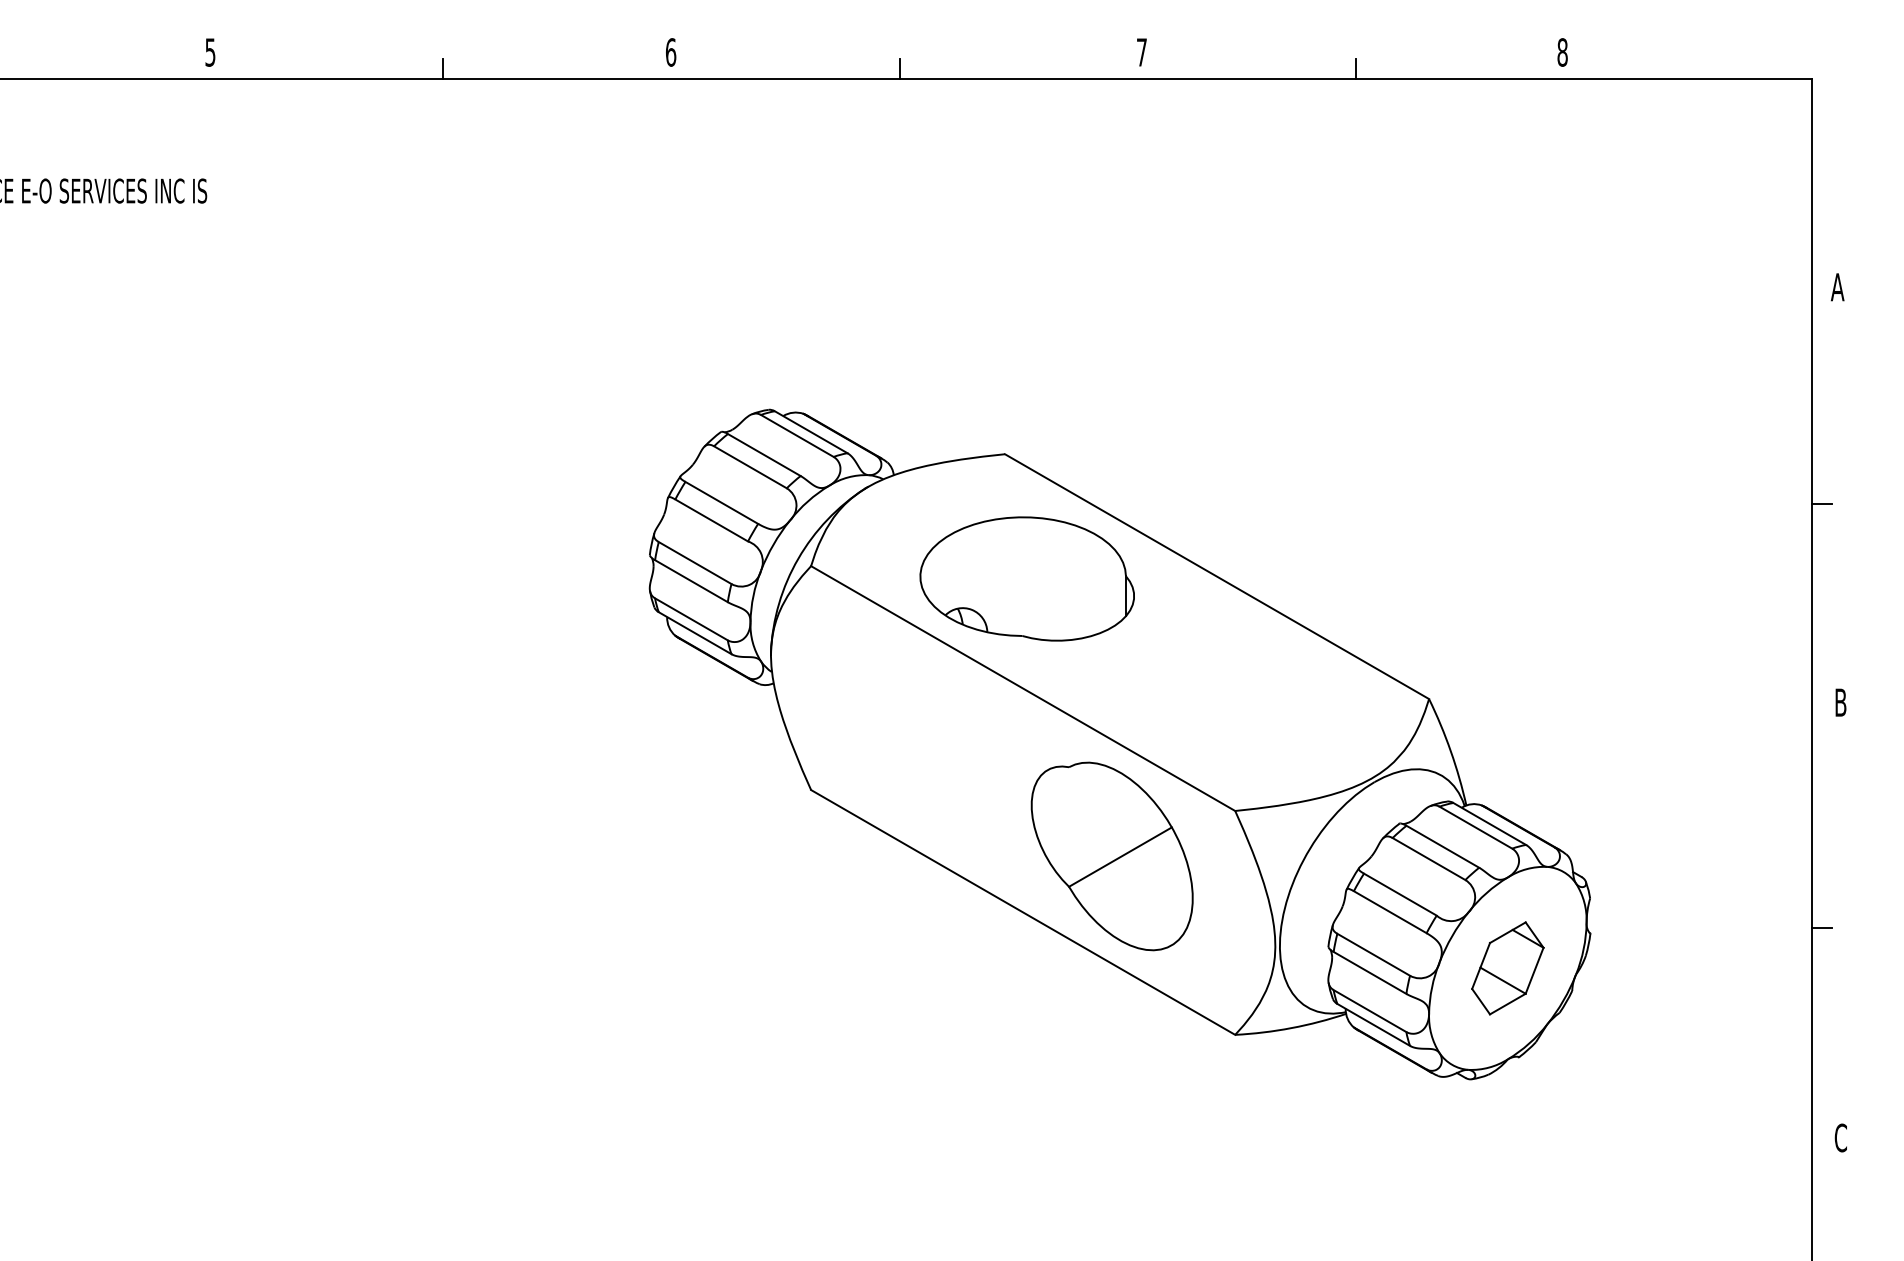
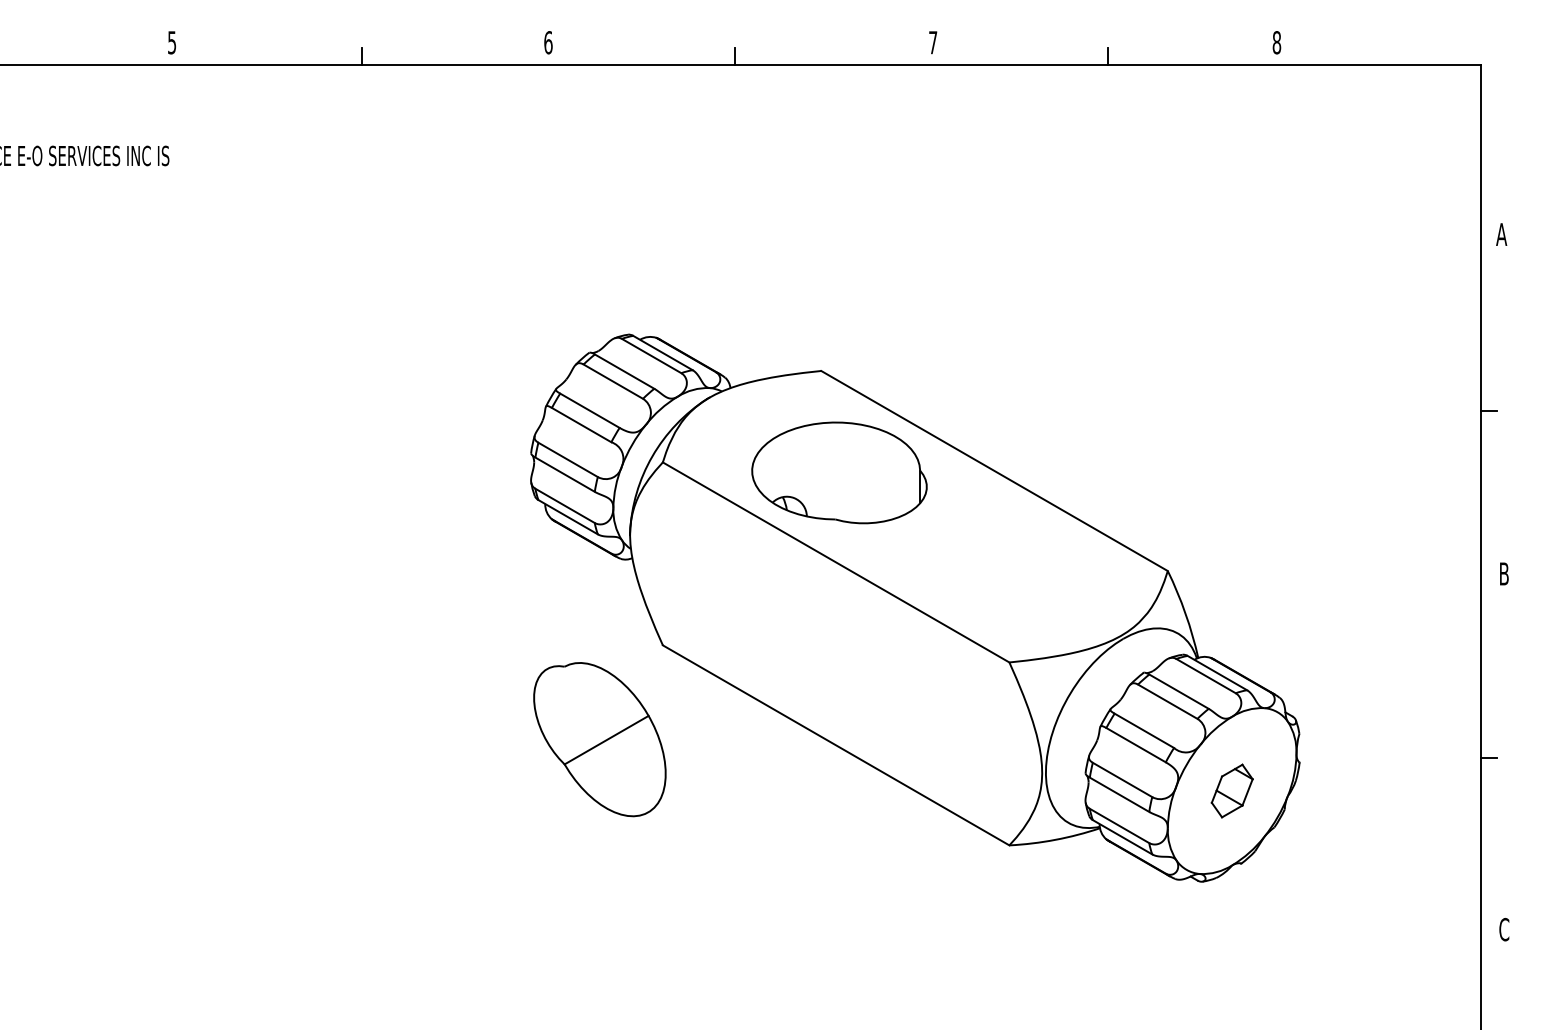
part: (1111, 856) -> (599, 739), moved
part: (1508, 967) -> (1232, 790), size x0.7

